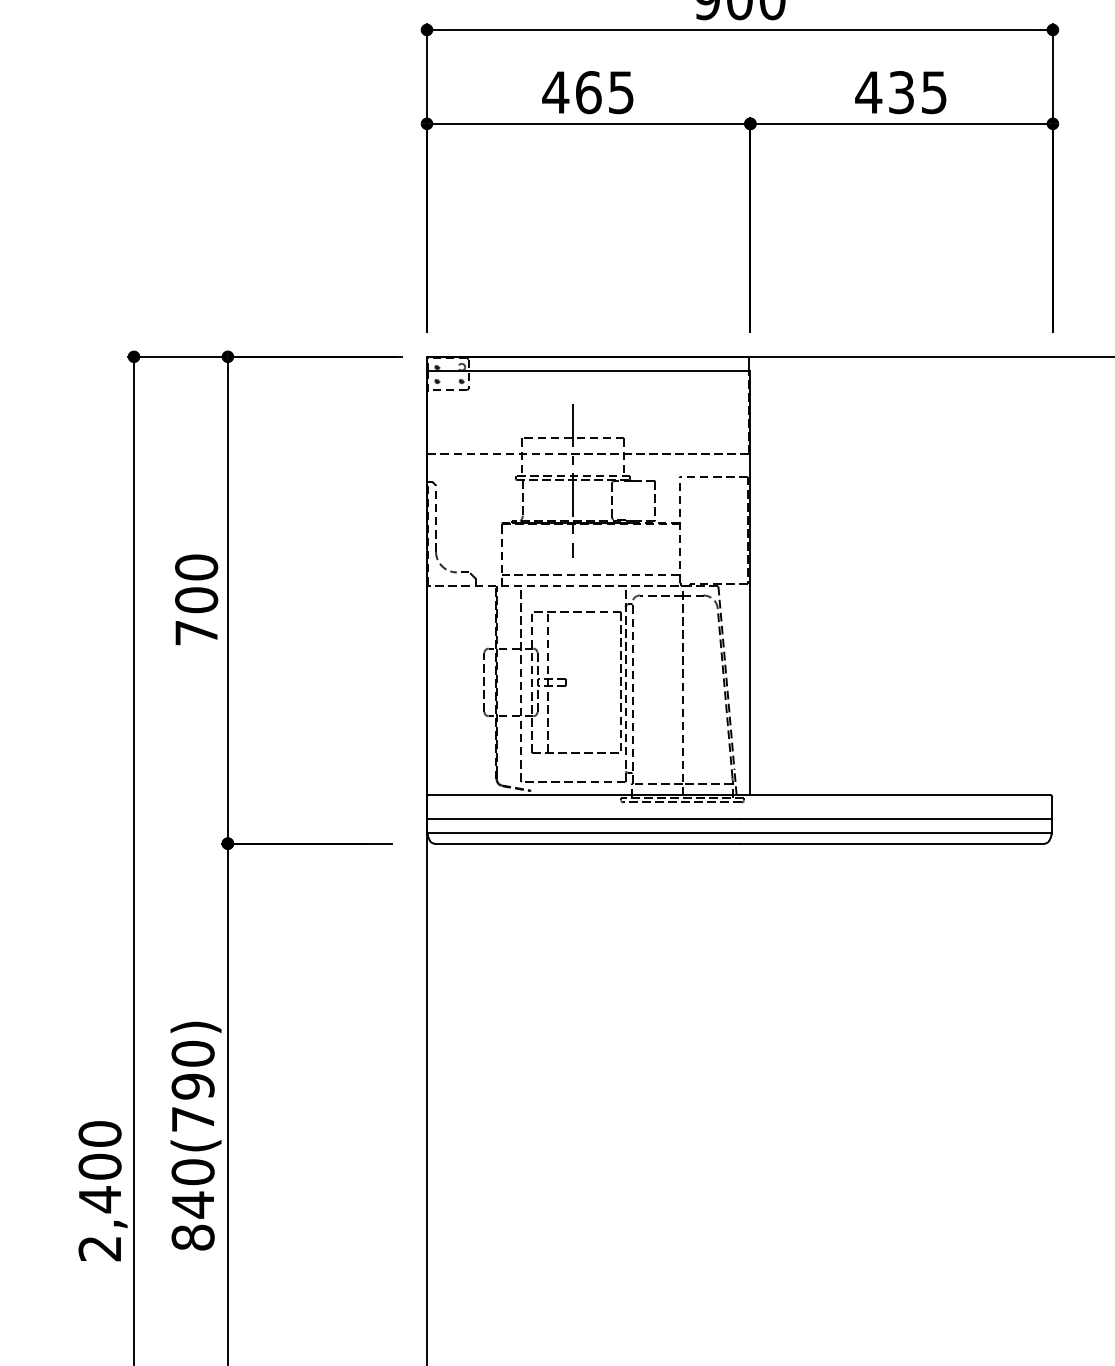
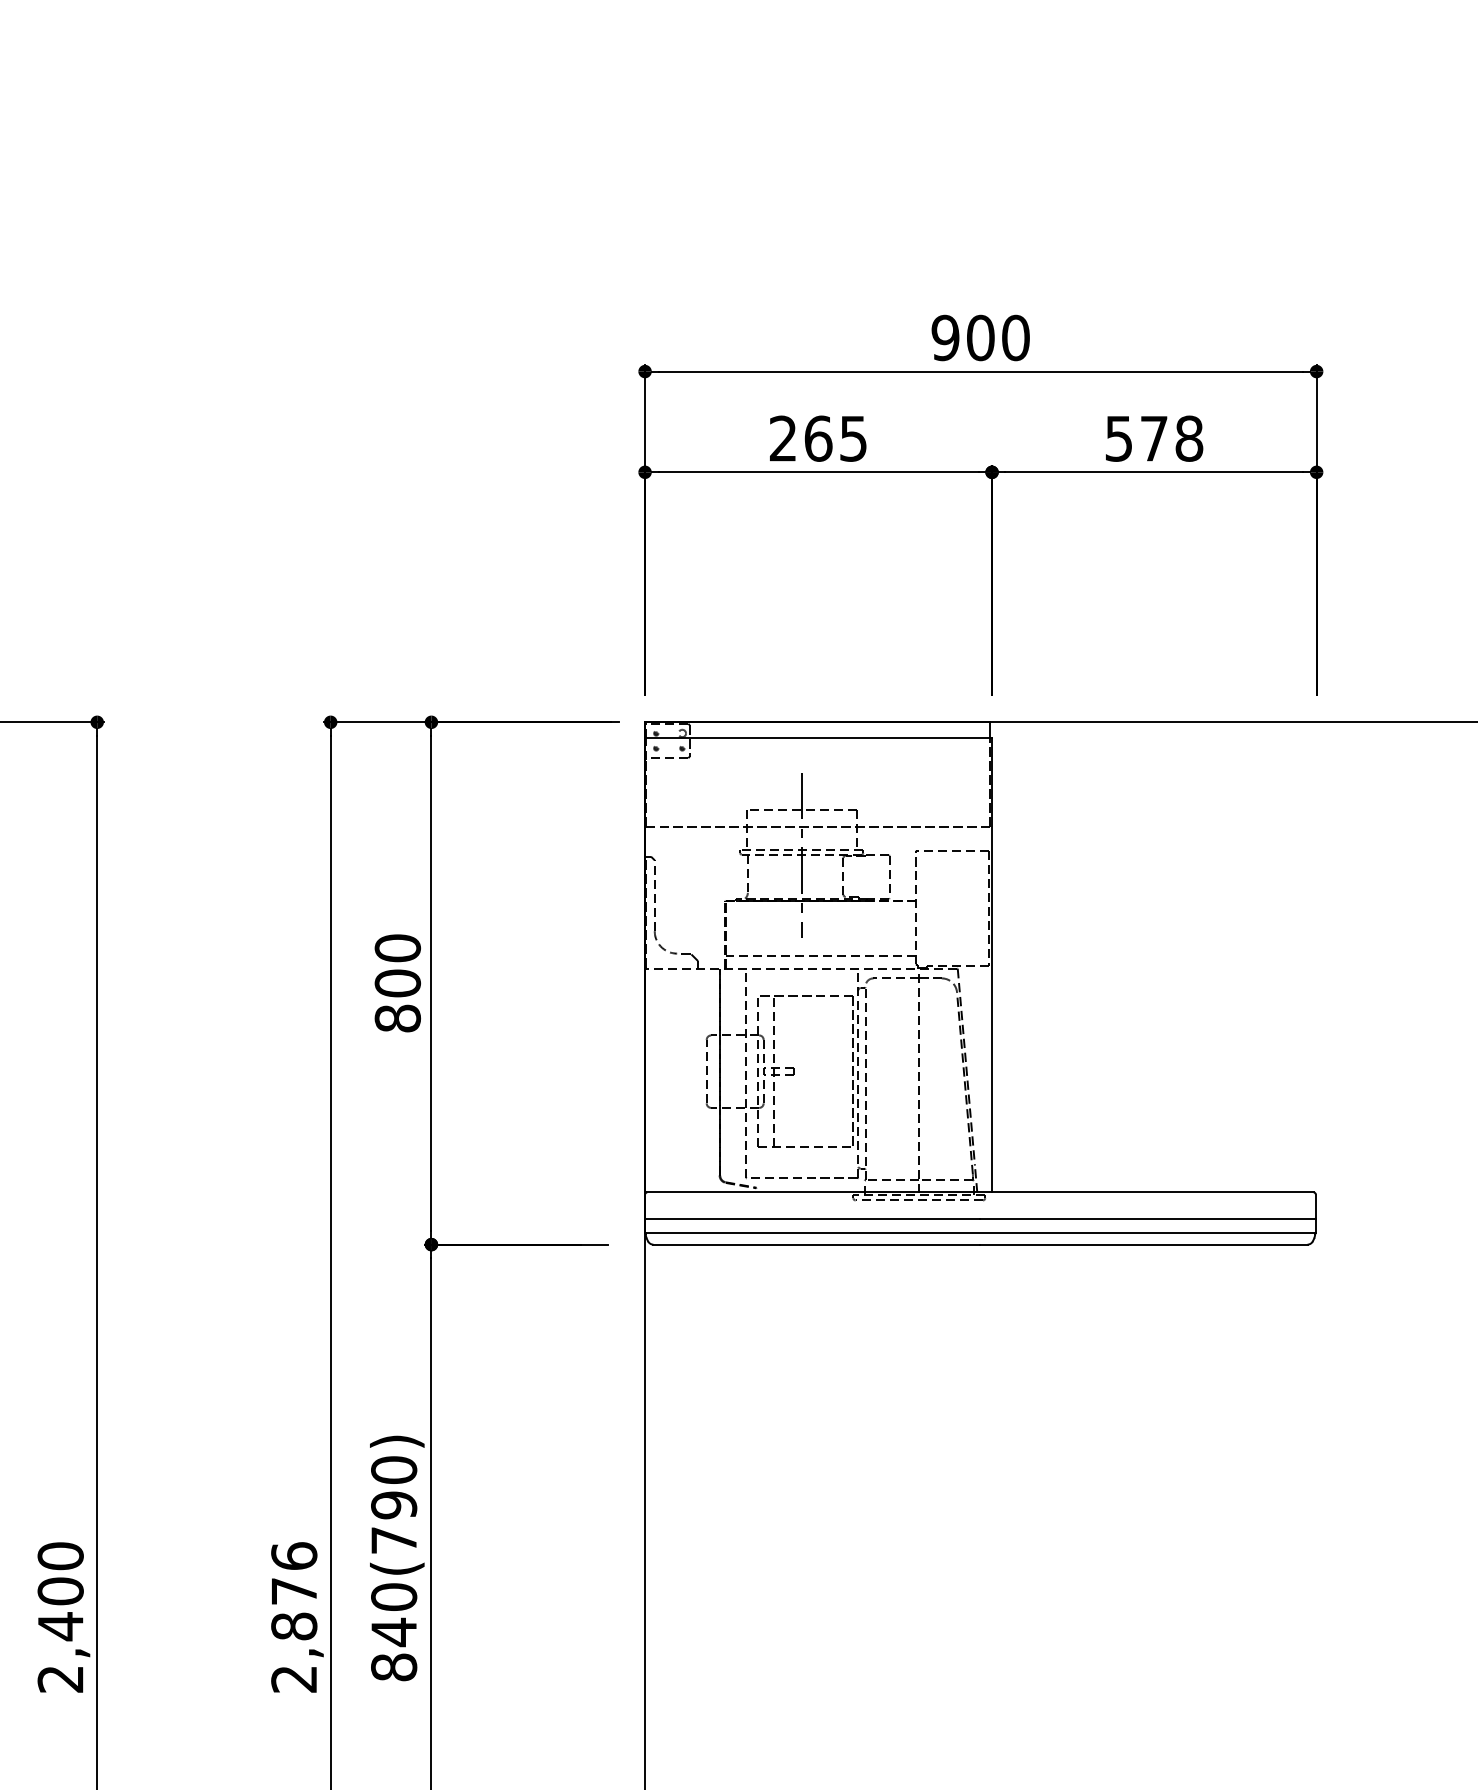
text: (555, 92) -> (782, 438), 465 -> 265
text: (900, 92) -> (1153, 438), 435 -> 578
text: (196, 632) -> (397, 1018), 700 -> 800
text: (100, 1166) -> (294, 1591), 2,400 -> 2,876

